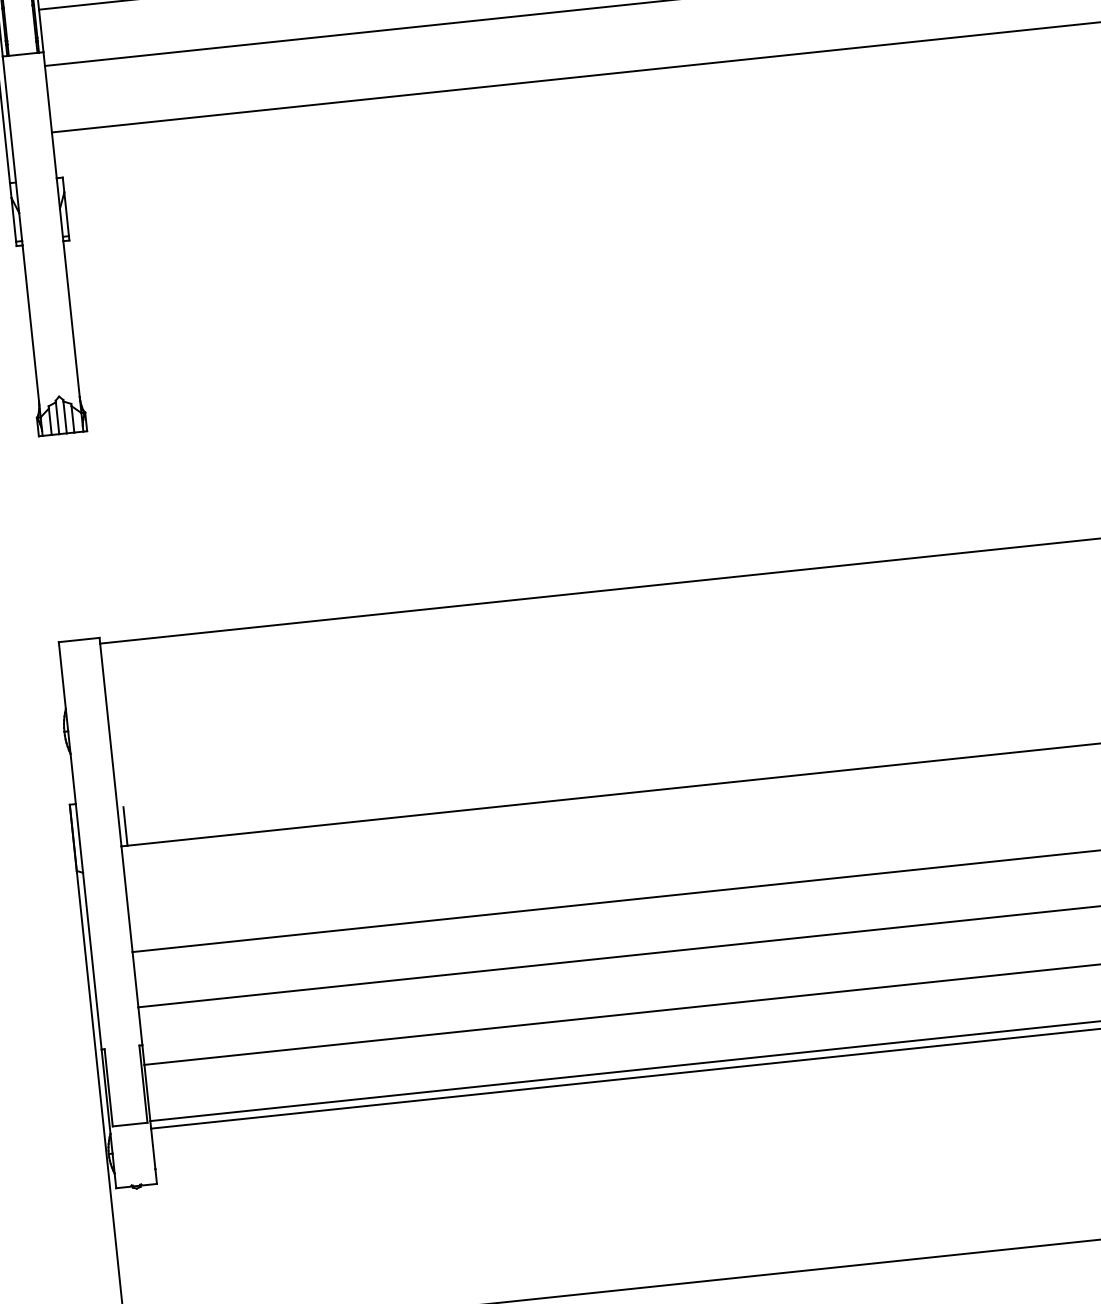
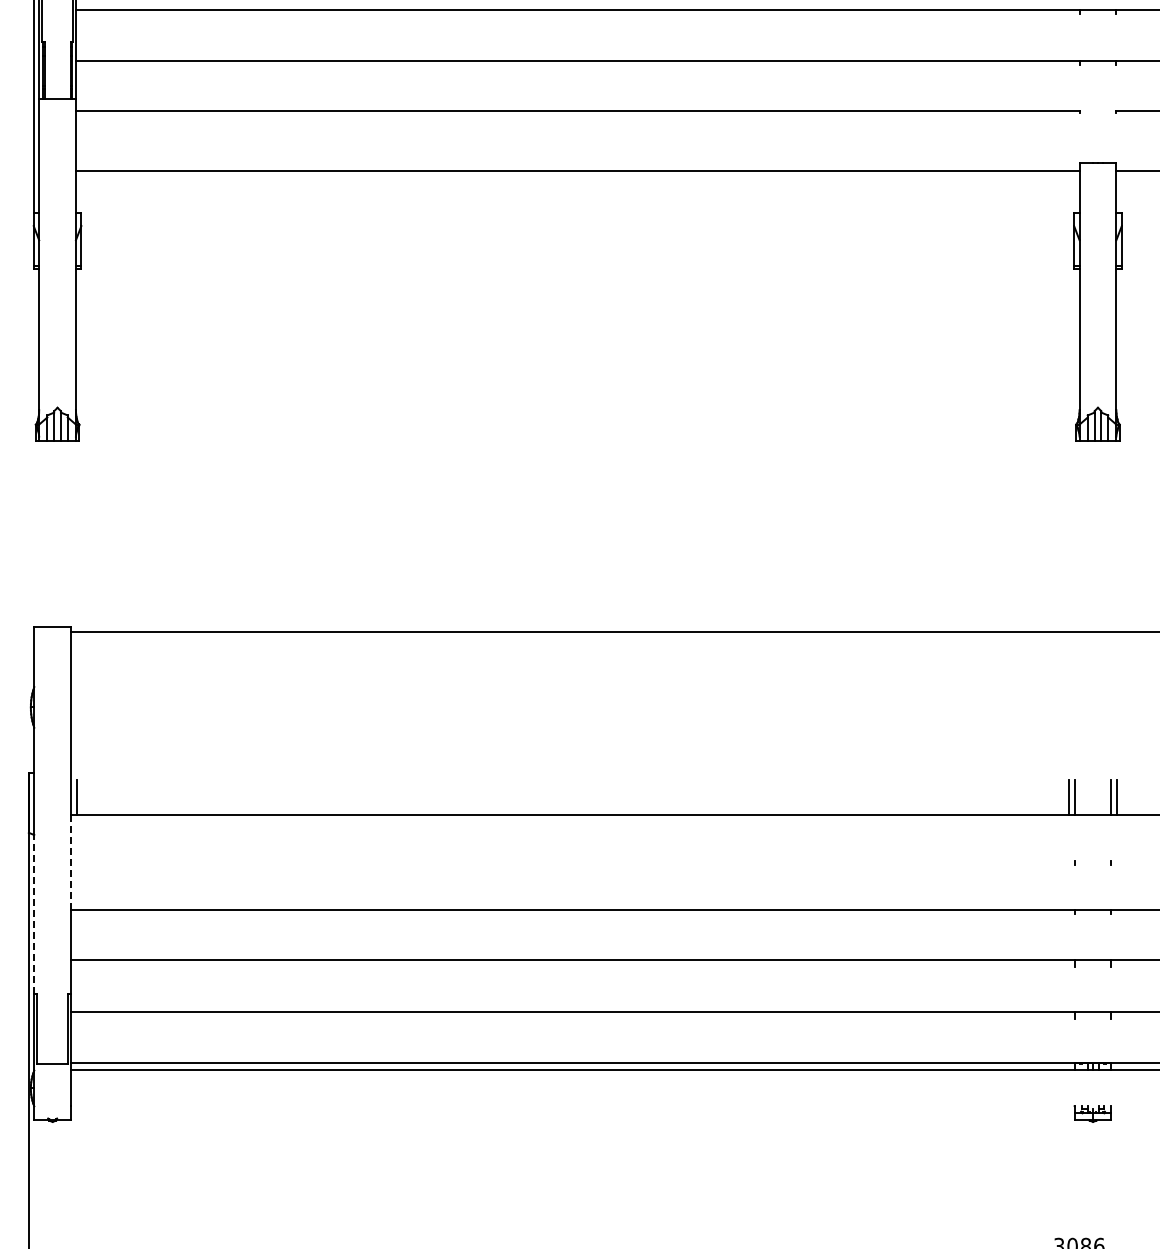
line: (127, 898) -> (71, 862), solid -> dashed
line: (92, 960) -> (34, 914), solid -> dashed

